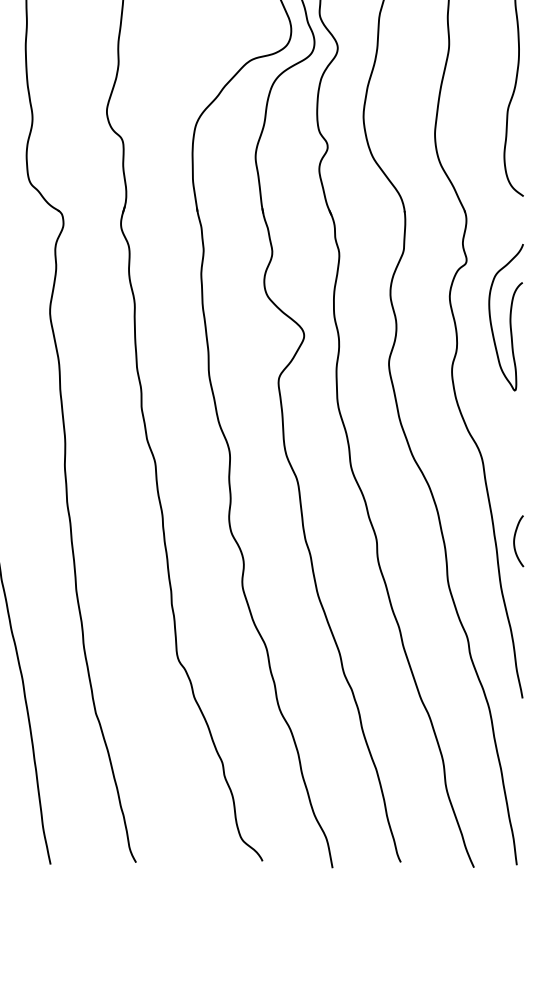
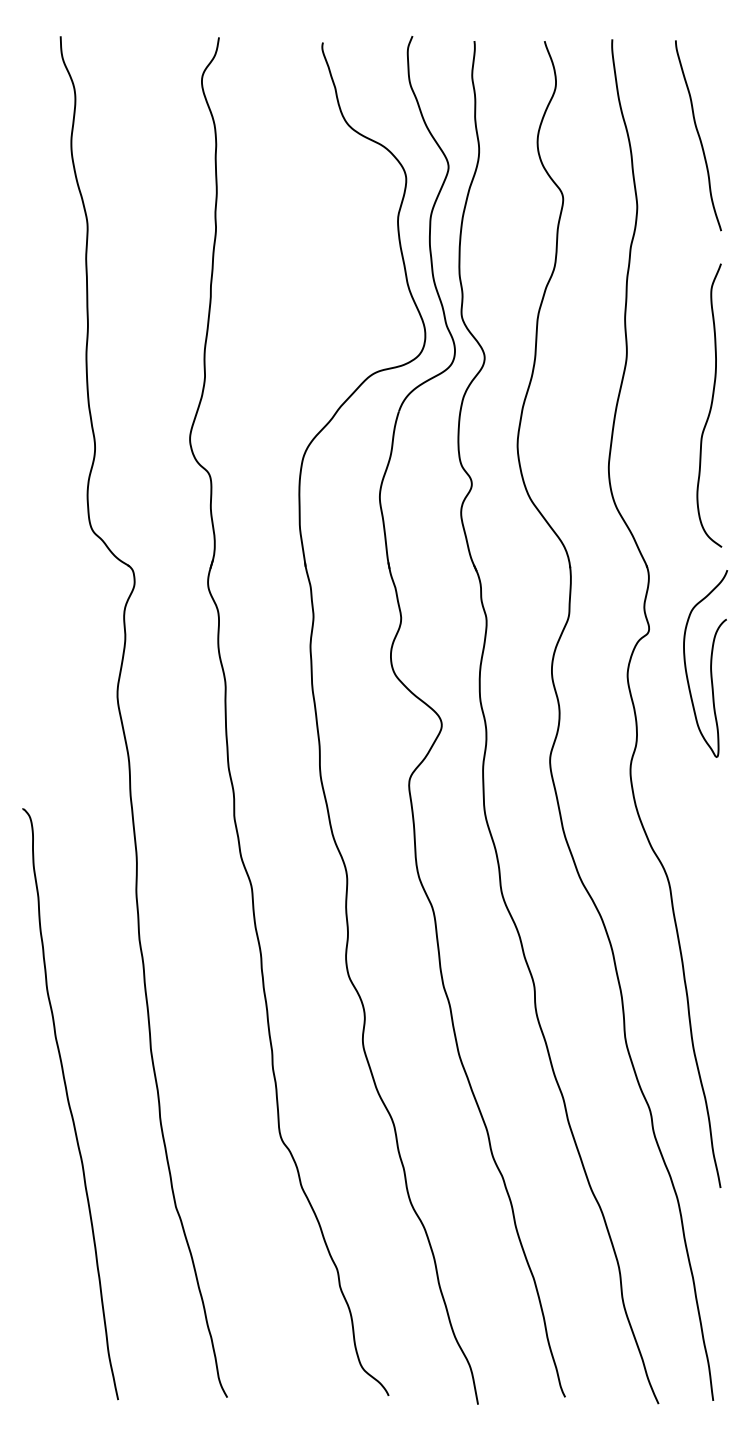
curve: (510, 317) -> (710, 663), moved
curve: (514, 541) -> (710, 987), removed

